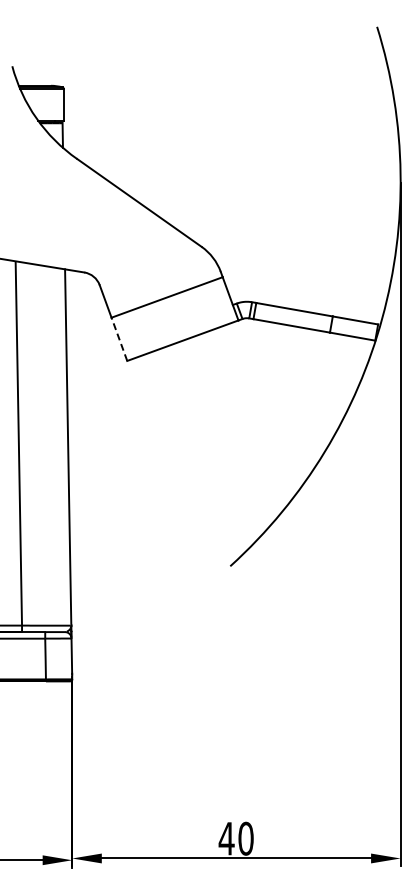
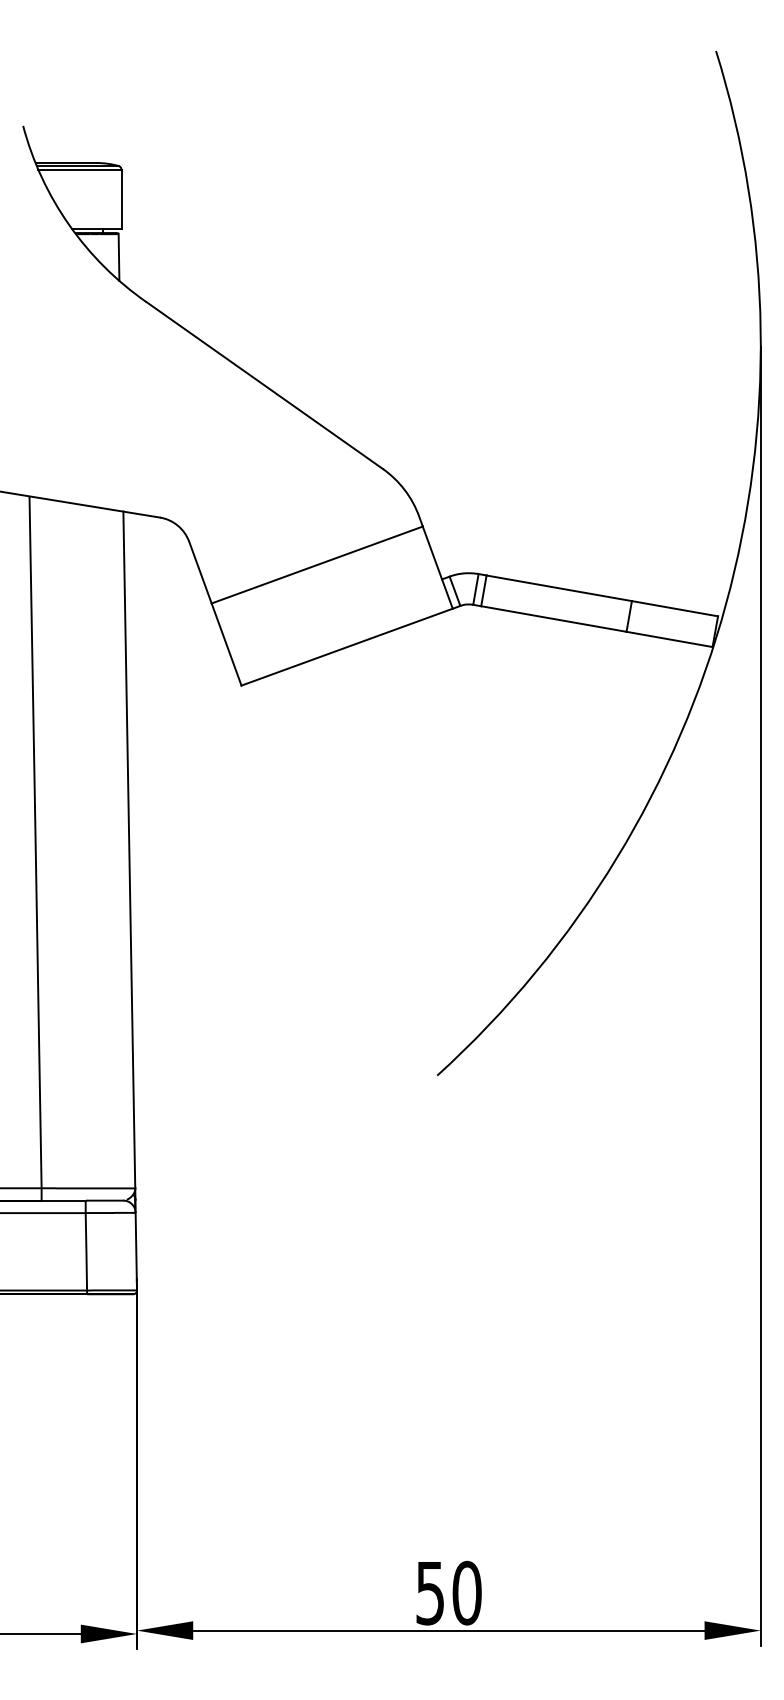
line: (119, 338) -> (226, 642), dashed -> solid
text: (226, 838) -> (429, 1592), 40 -> 50

